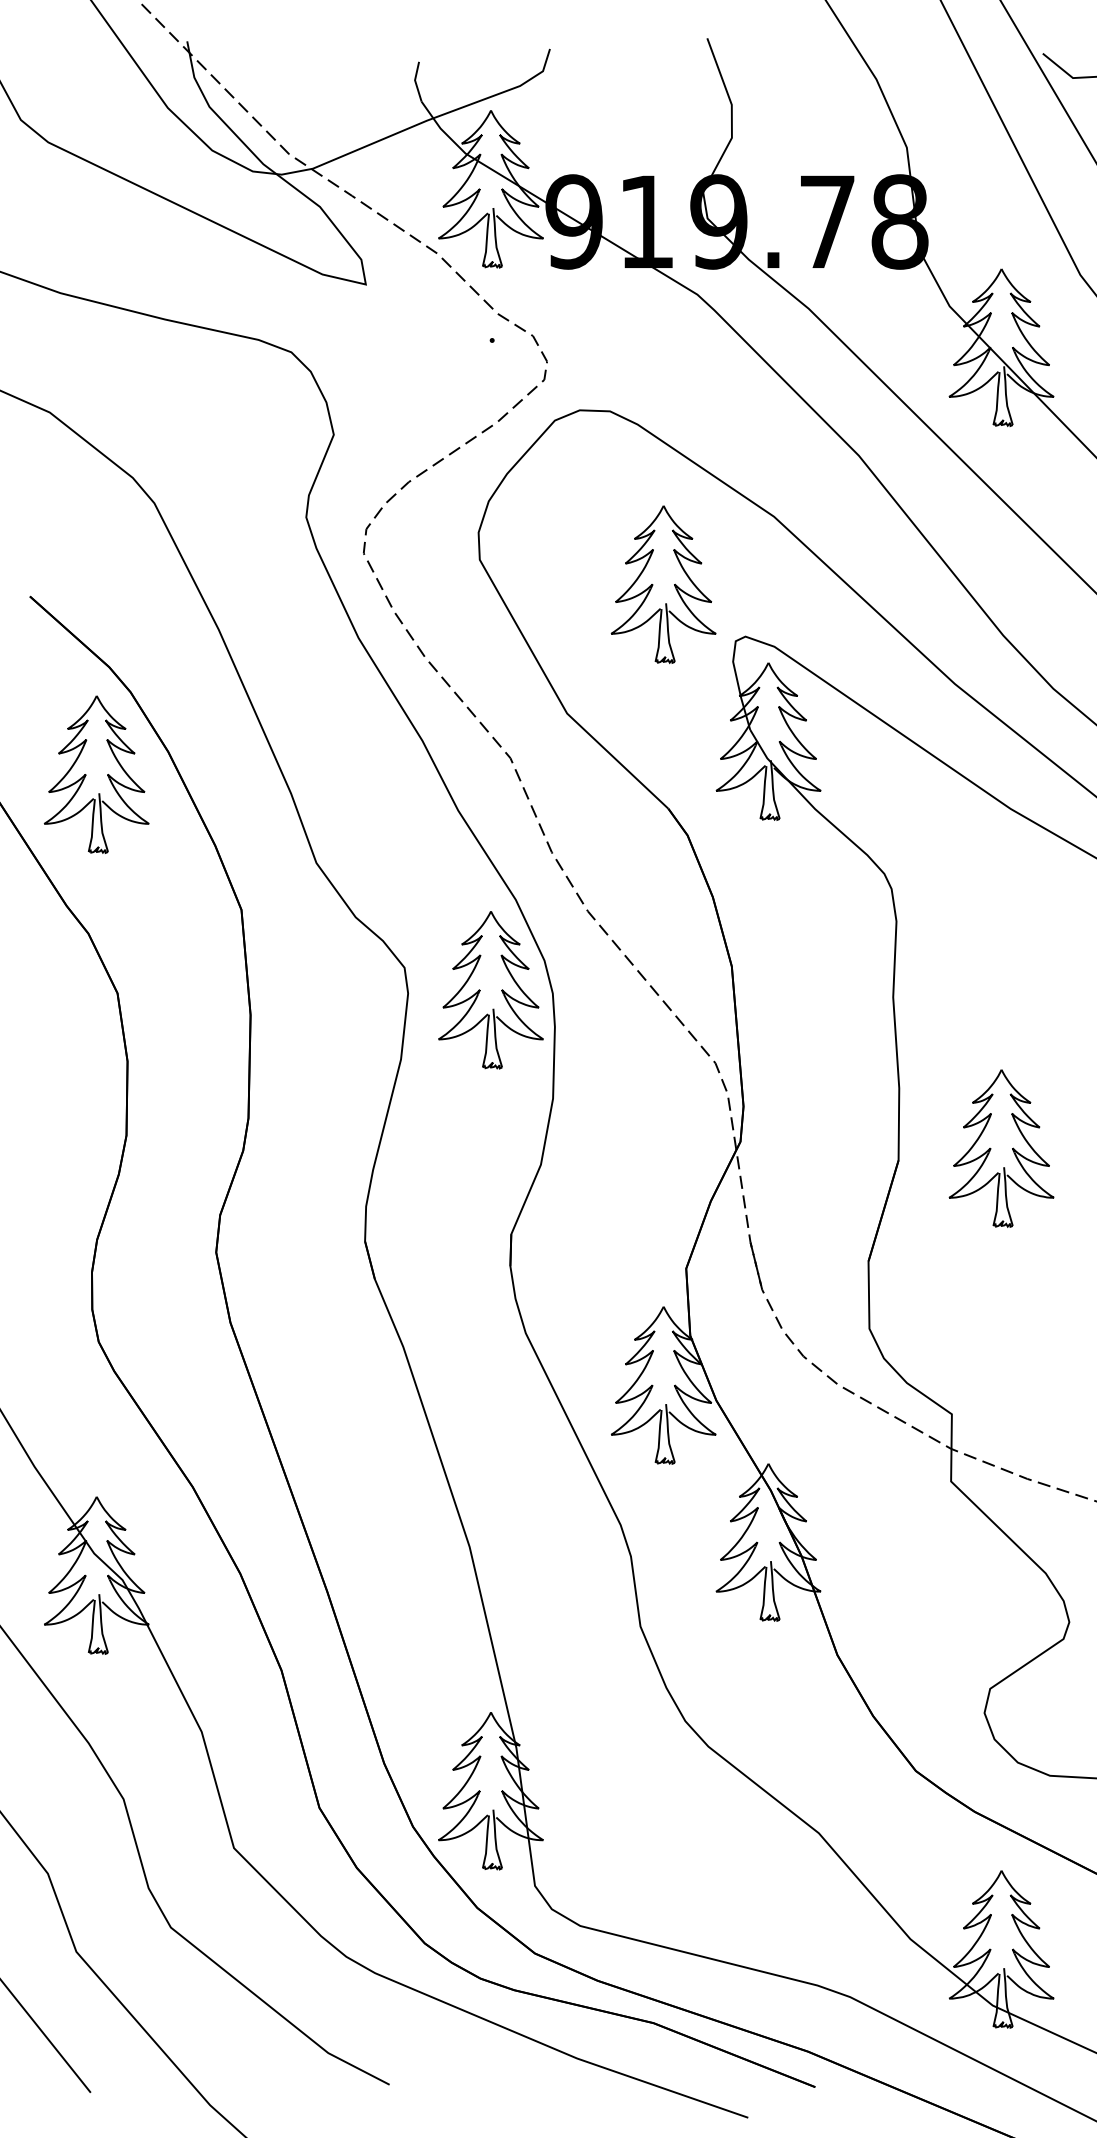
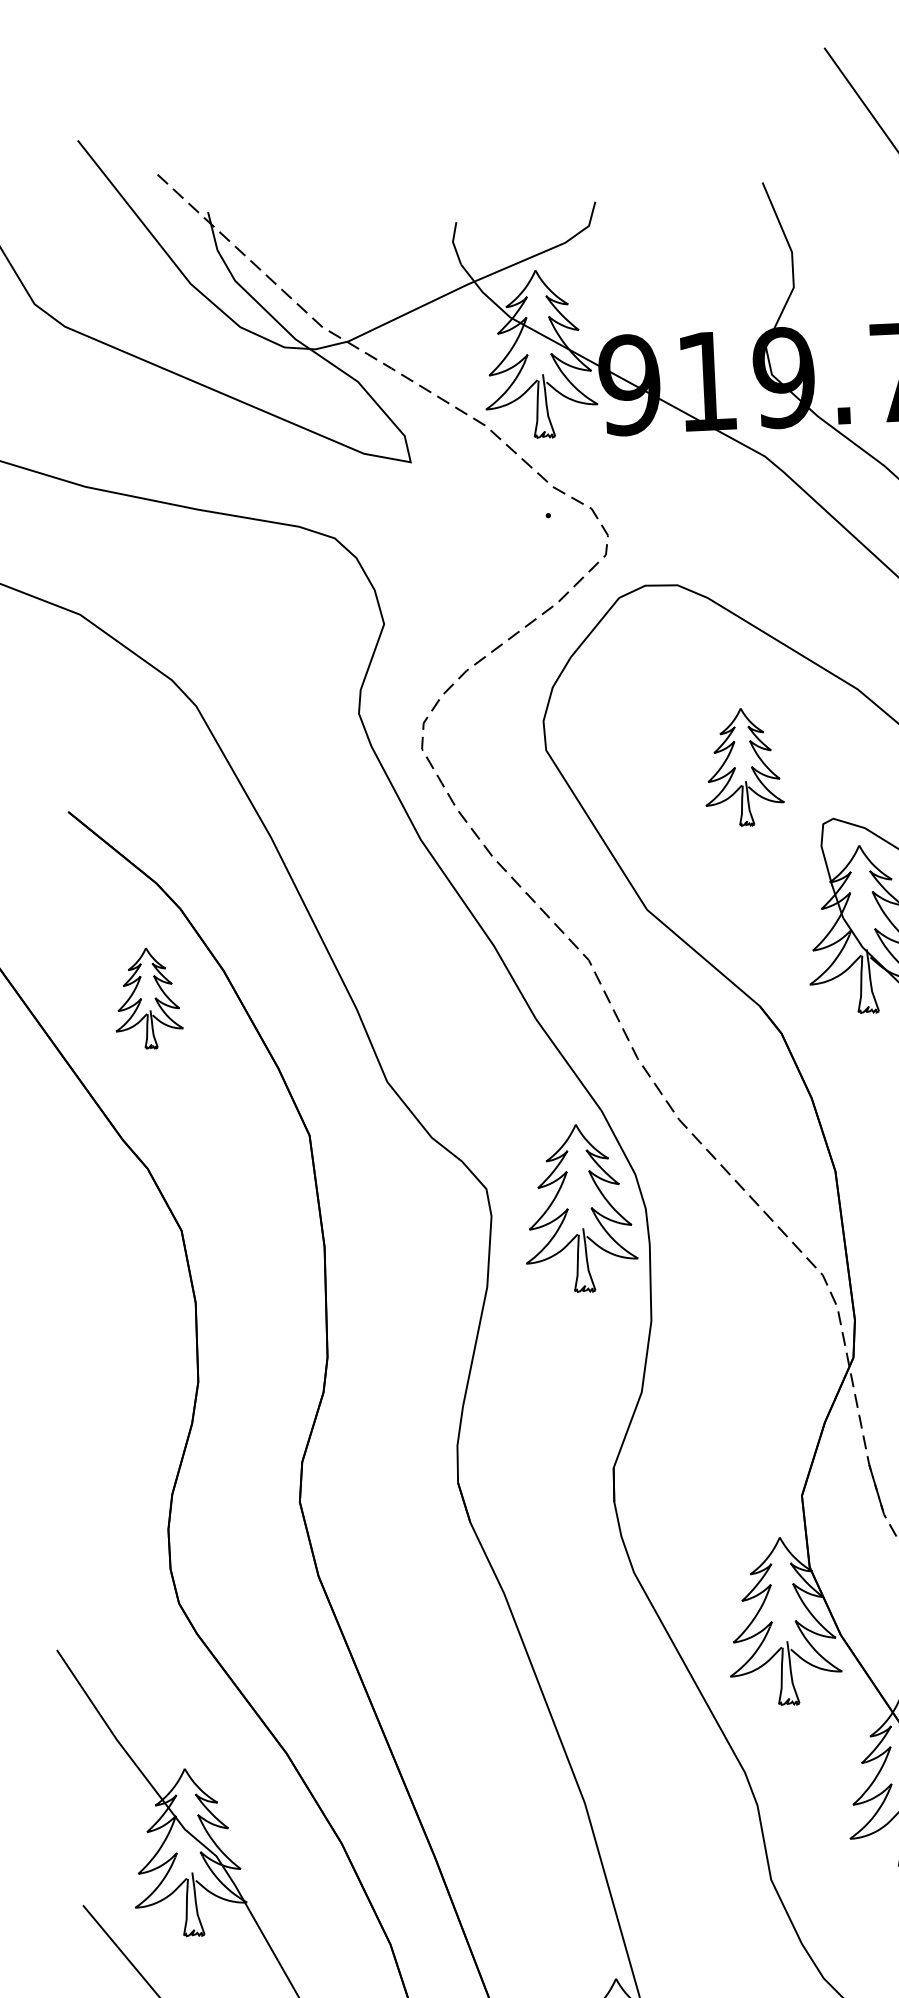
part: (663, 584) -> (743, 767), size x0.7
part: (96, 774) -> (148, 998), size x0.6

